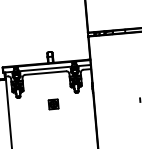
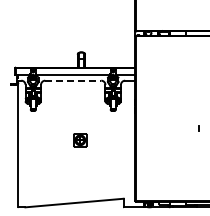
line: (45, 72) -> (73, 80), solid -> dashed
part: (53, 104) -> (80, 140), moved

